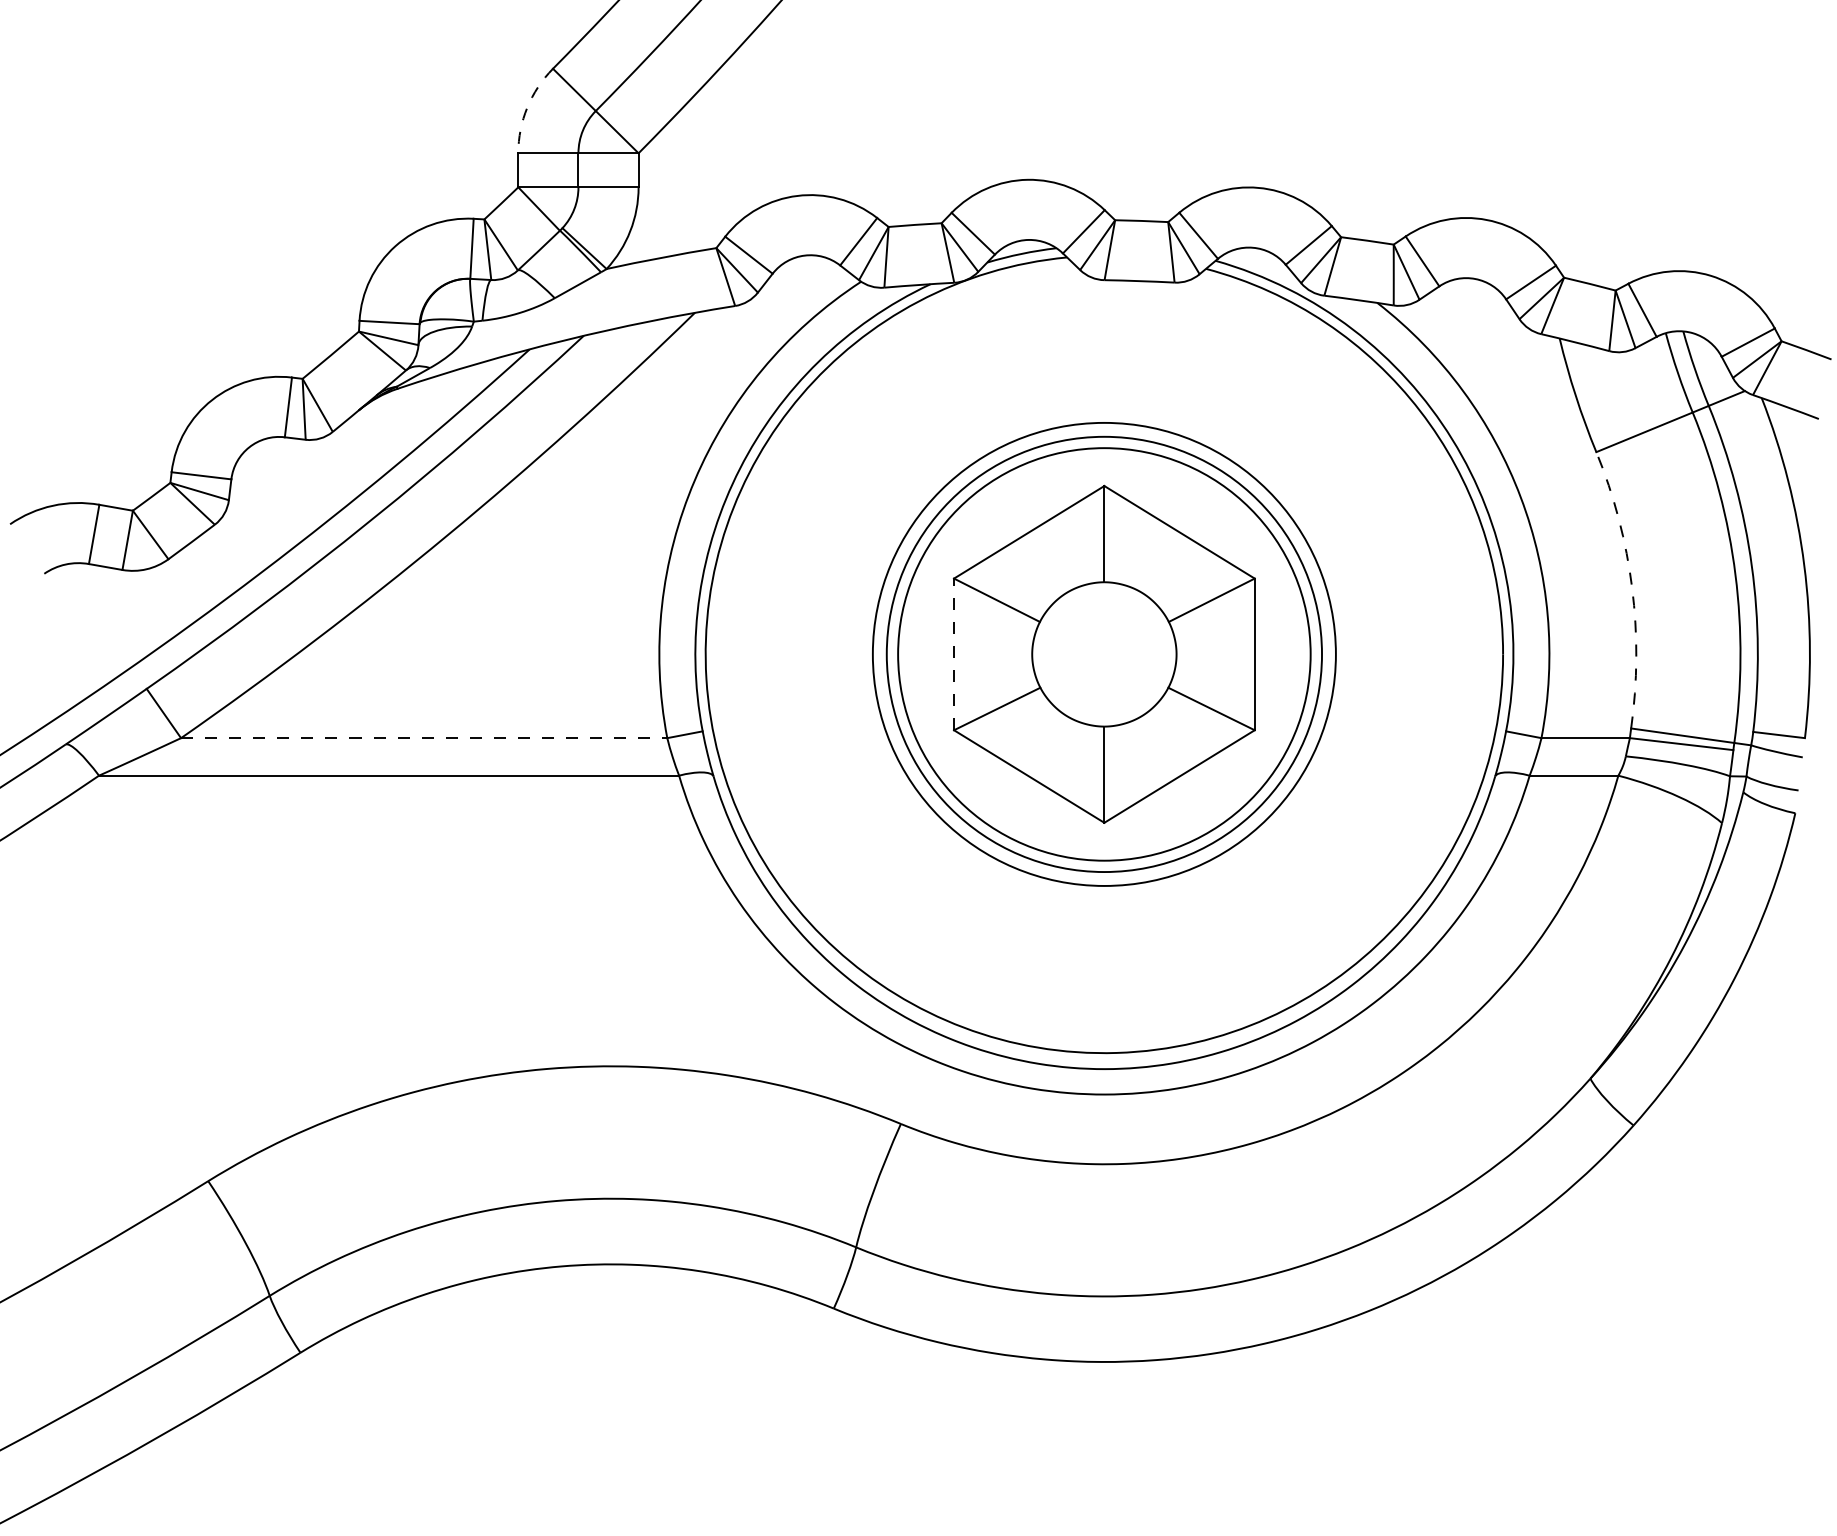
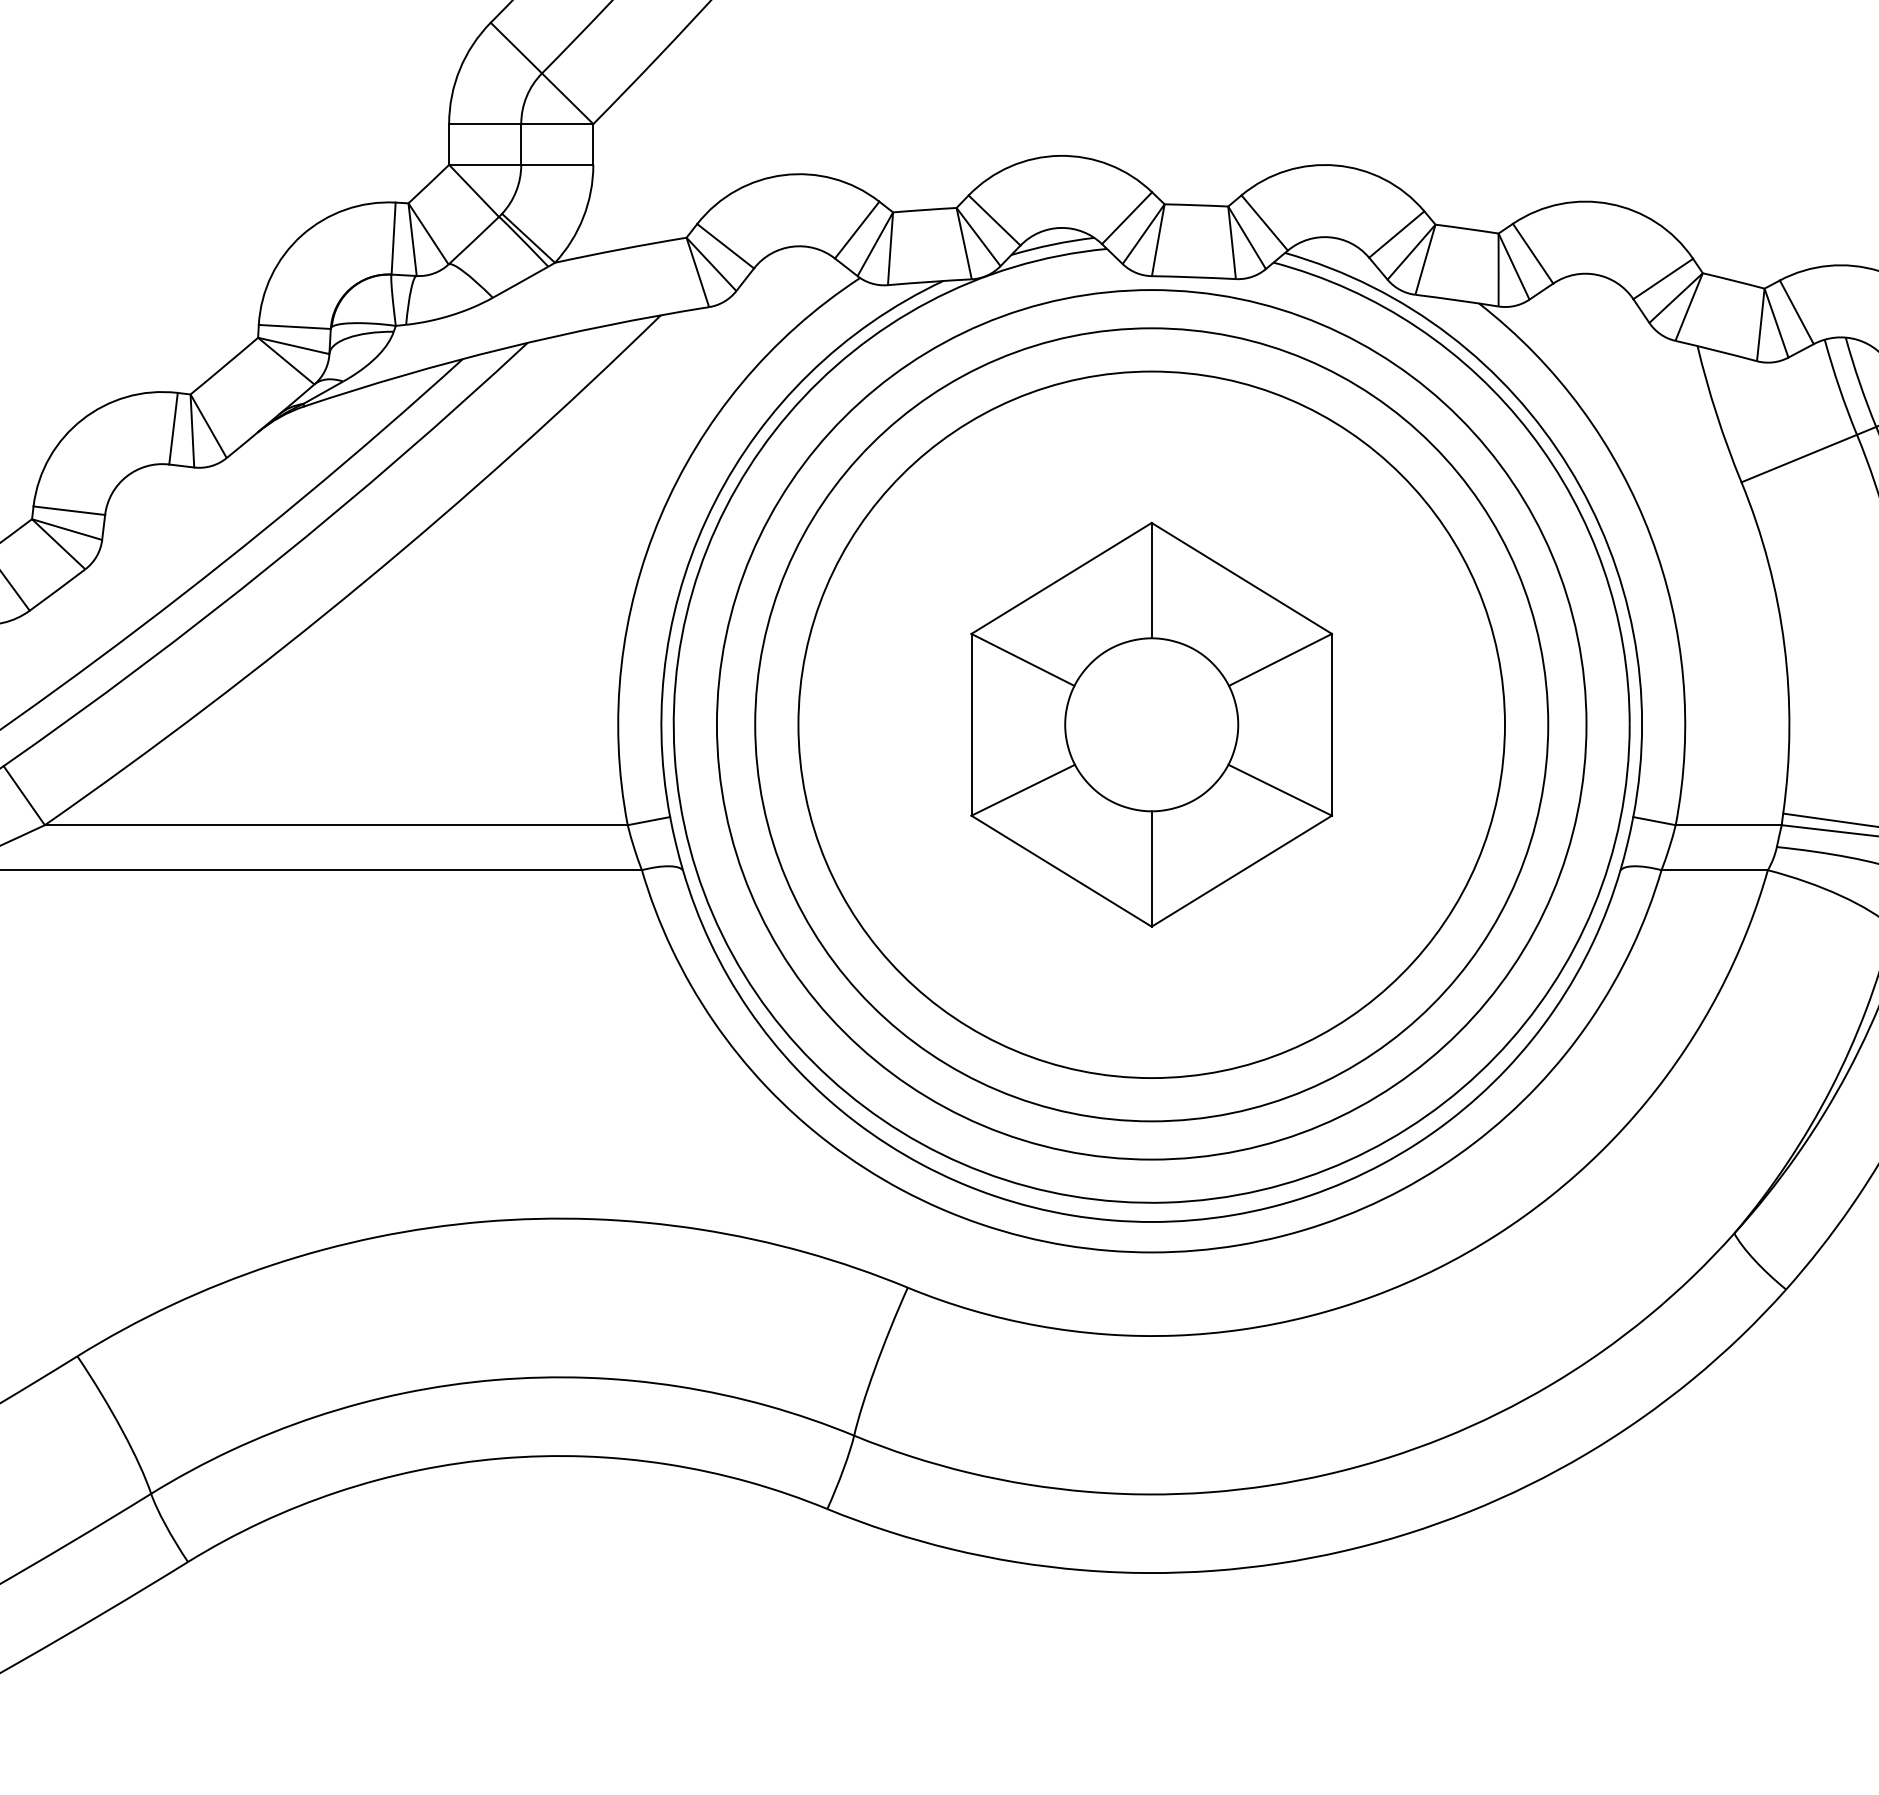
arc: (527, 107) -> (460, 69), dashed -> solid
arc: (1632, 588) -> (1784, 645), dashed -> solid
line: (954, 654) -> (972, 724), dashed -> solid
circle: (1104, 654) -> (1151, 724), size x1.43
circle: (1104, 654) -> (1151, 724), size x1.43
circle: (1104, 654) -> (1151, 724), size x1.67
line: (424, 738) -> (336, 825), dashed -> solid

